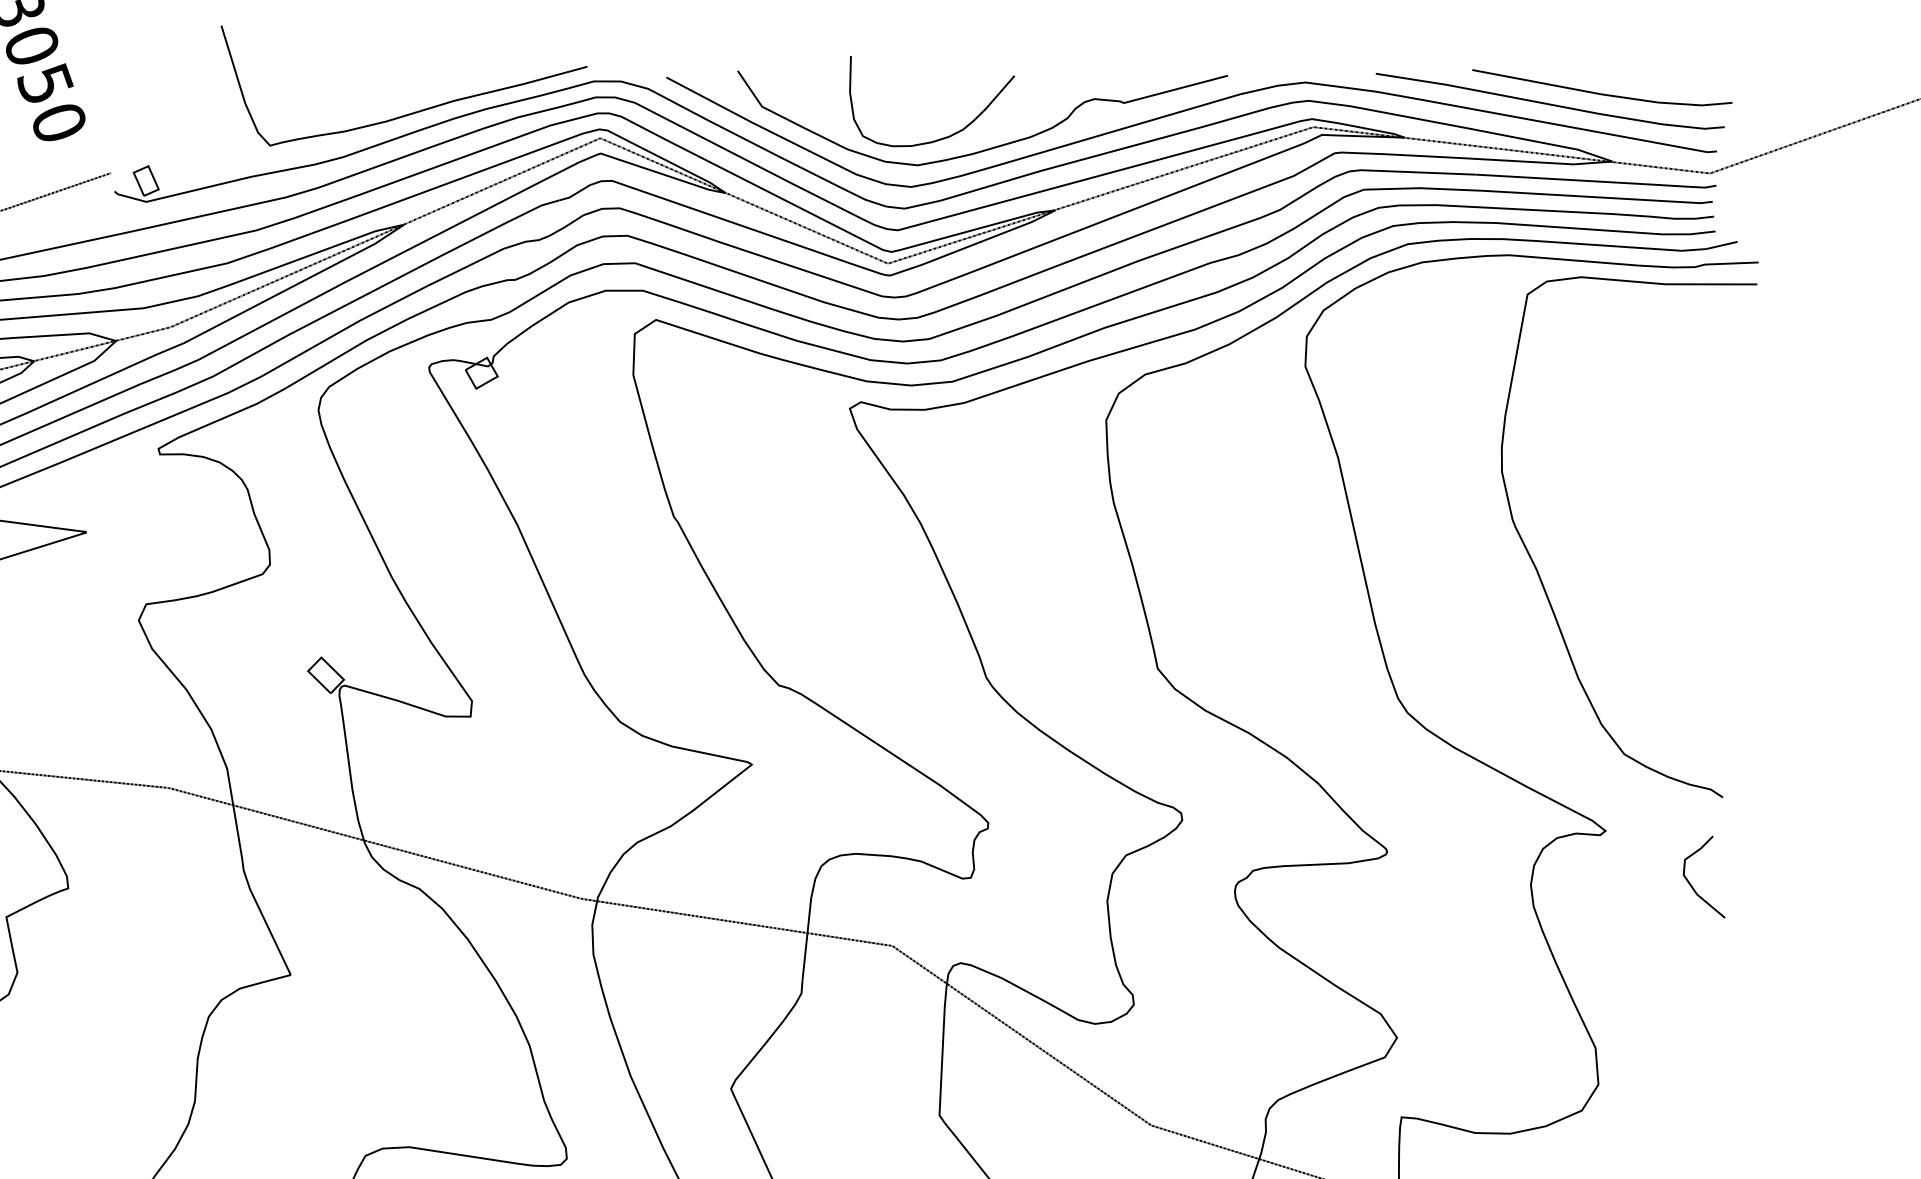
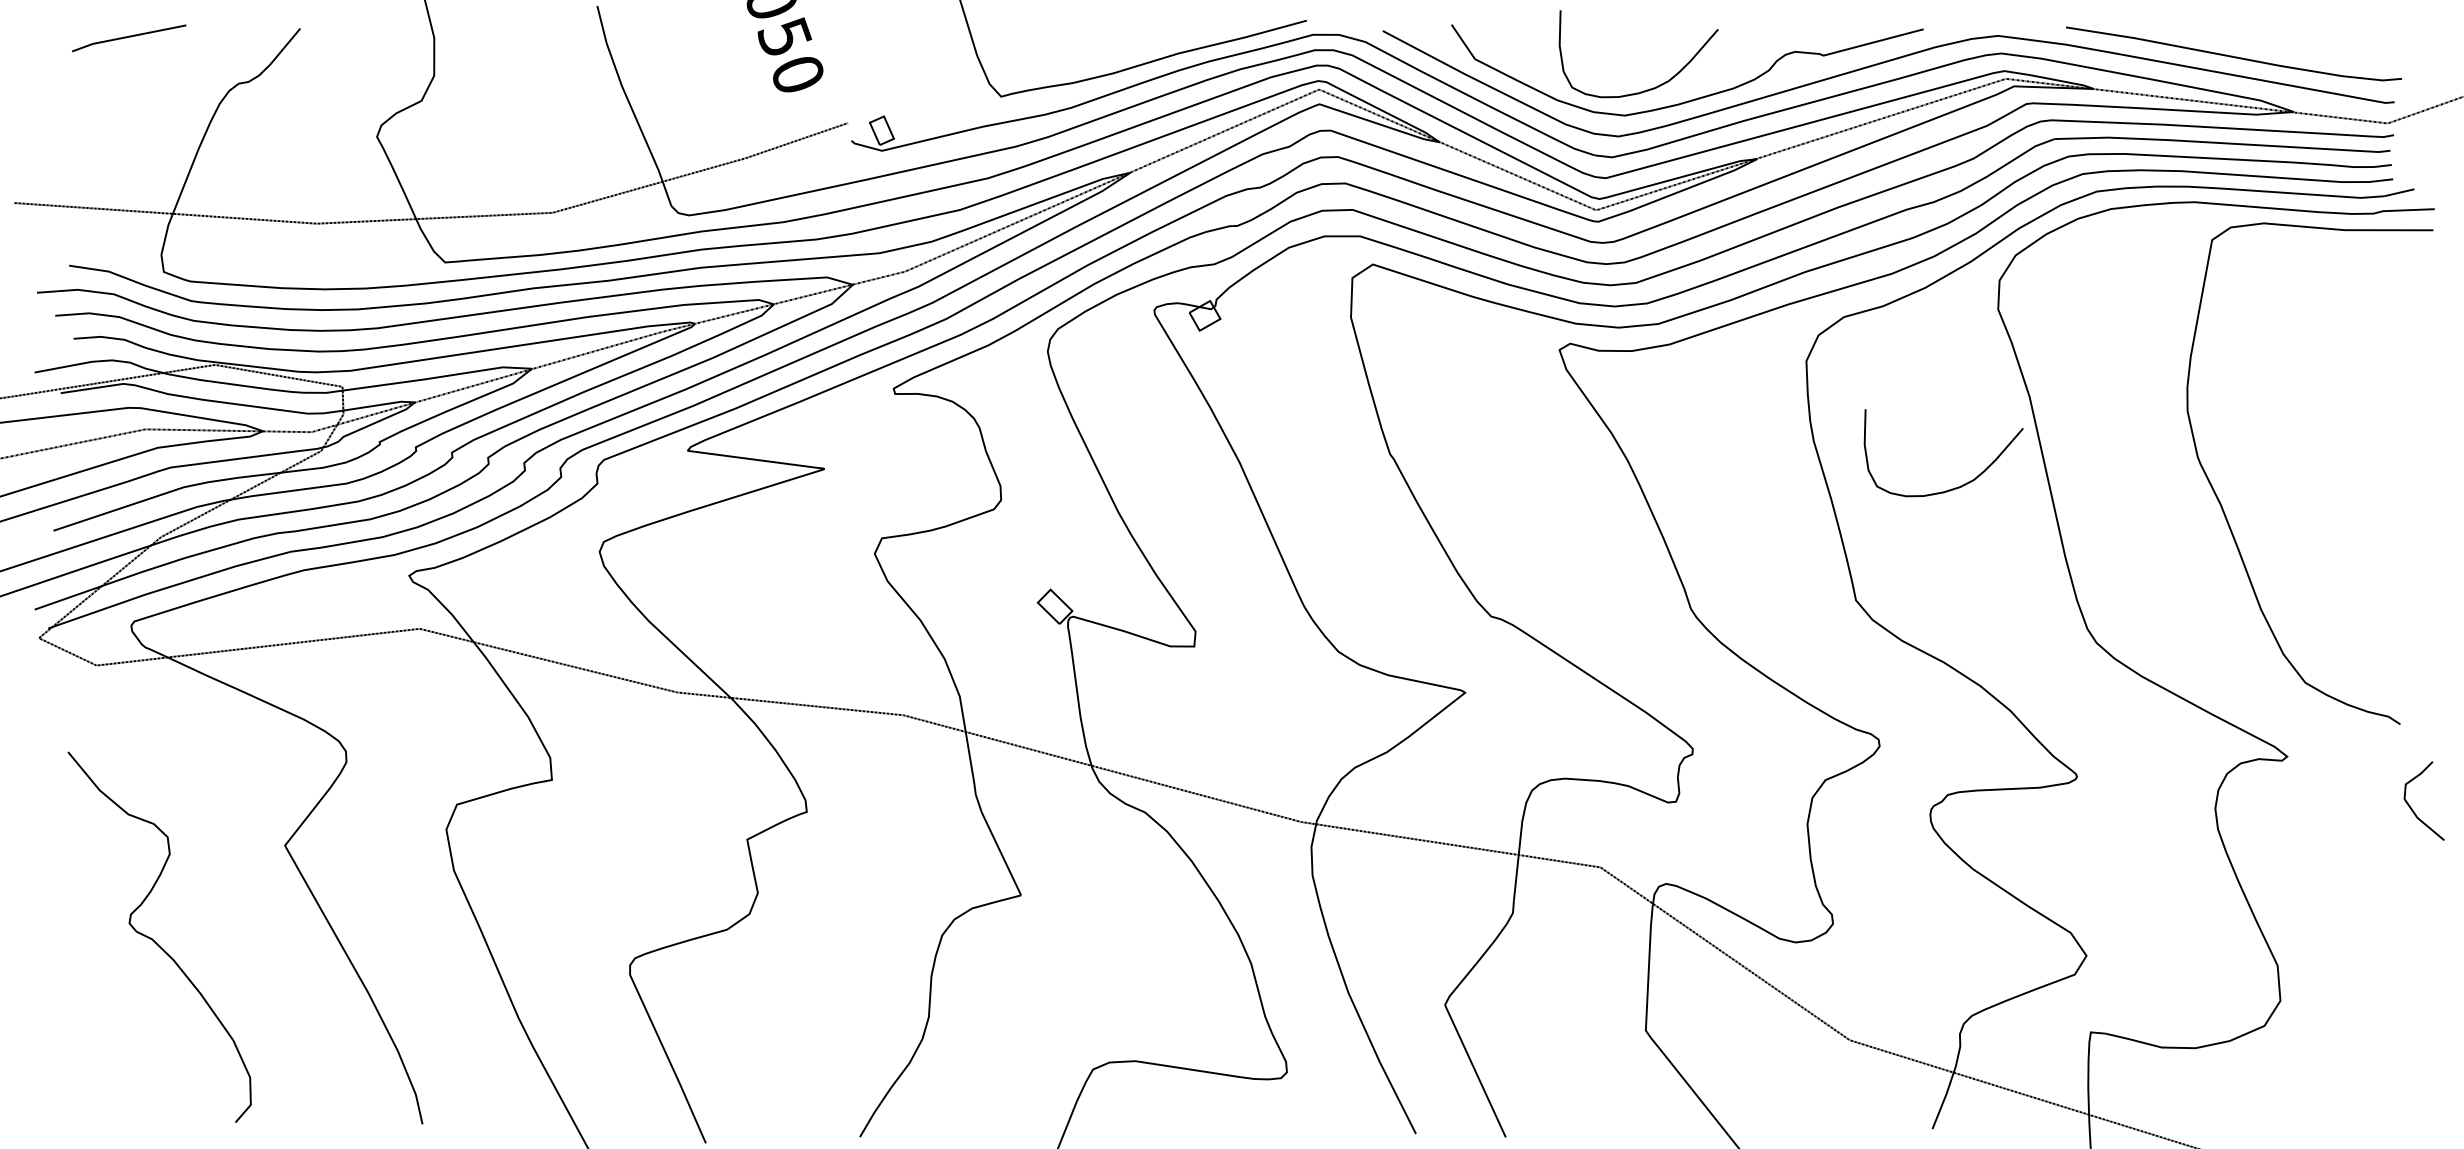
line: (1602, 93) -> (2284, 46), removed
curve: (1256, 552) -> (1951, 488), added
curve: (1691, 884) -> (2412, 808), moved

